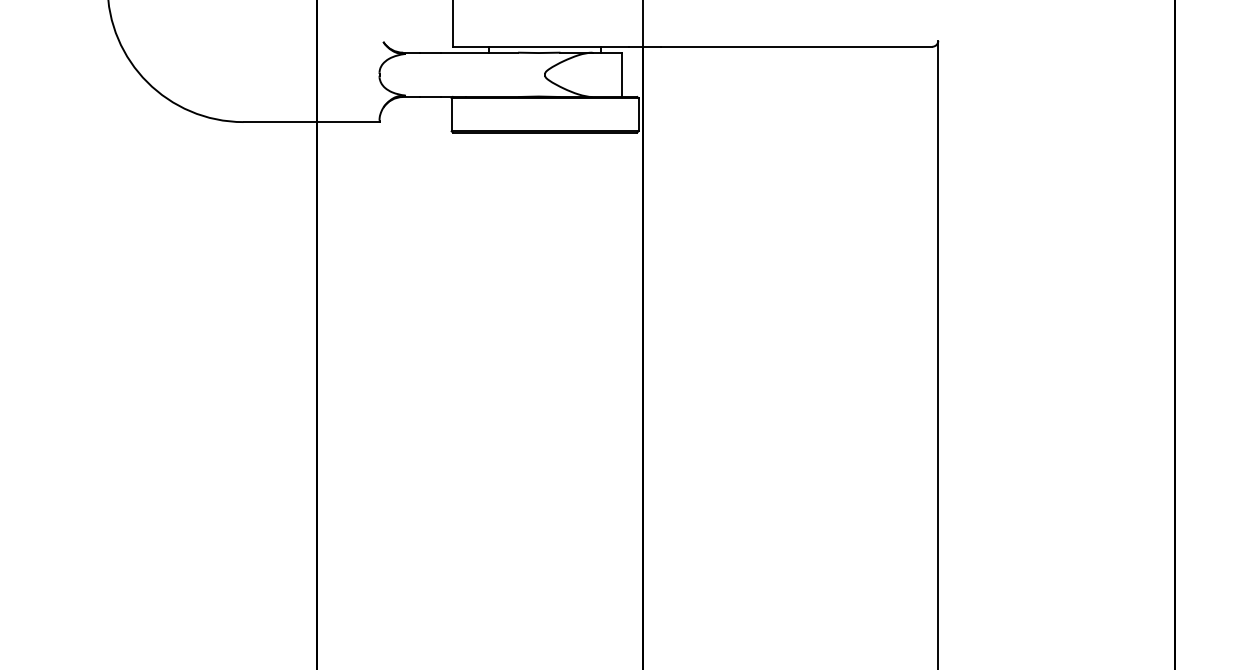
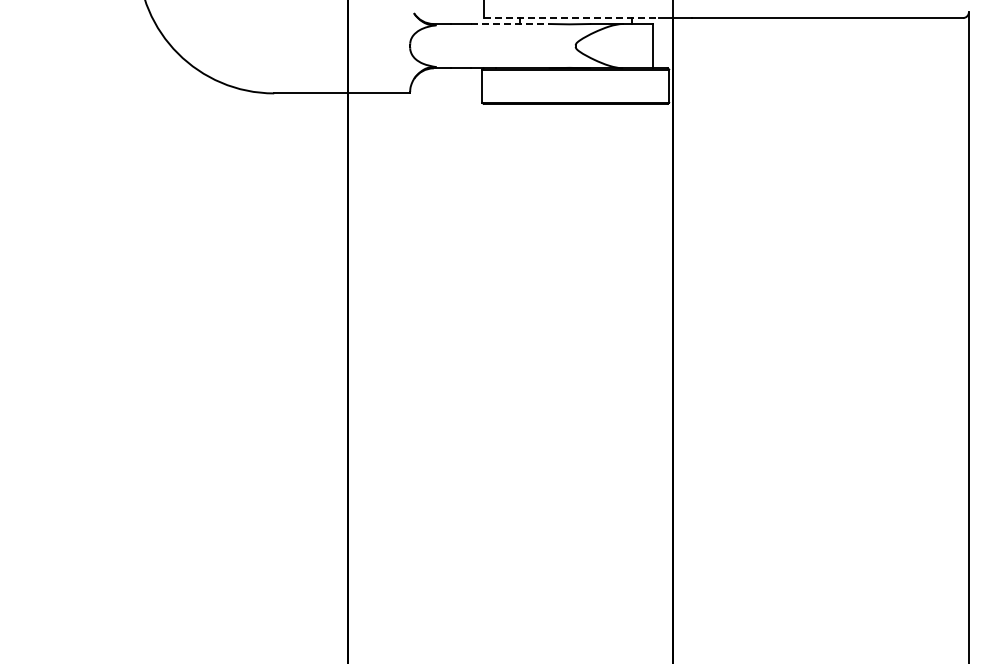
line: (541, 46) -> (572, 17), solid -> dashed
line: (479, 52) -> (510, 23), solid -> dashed

